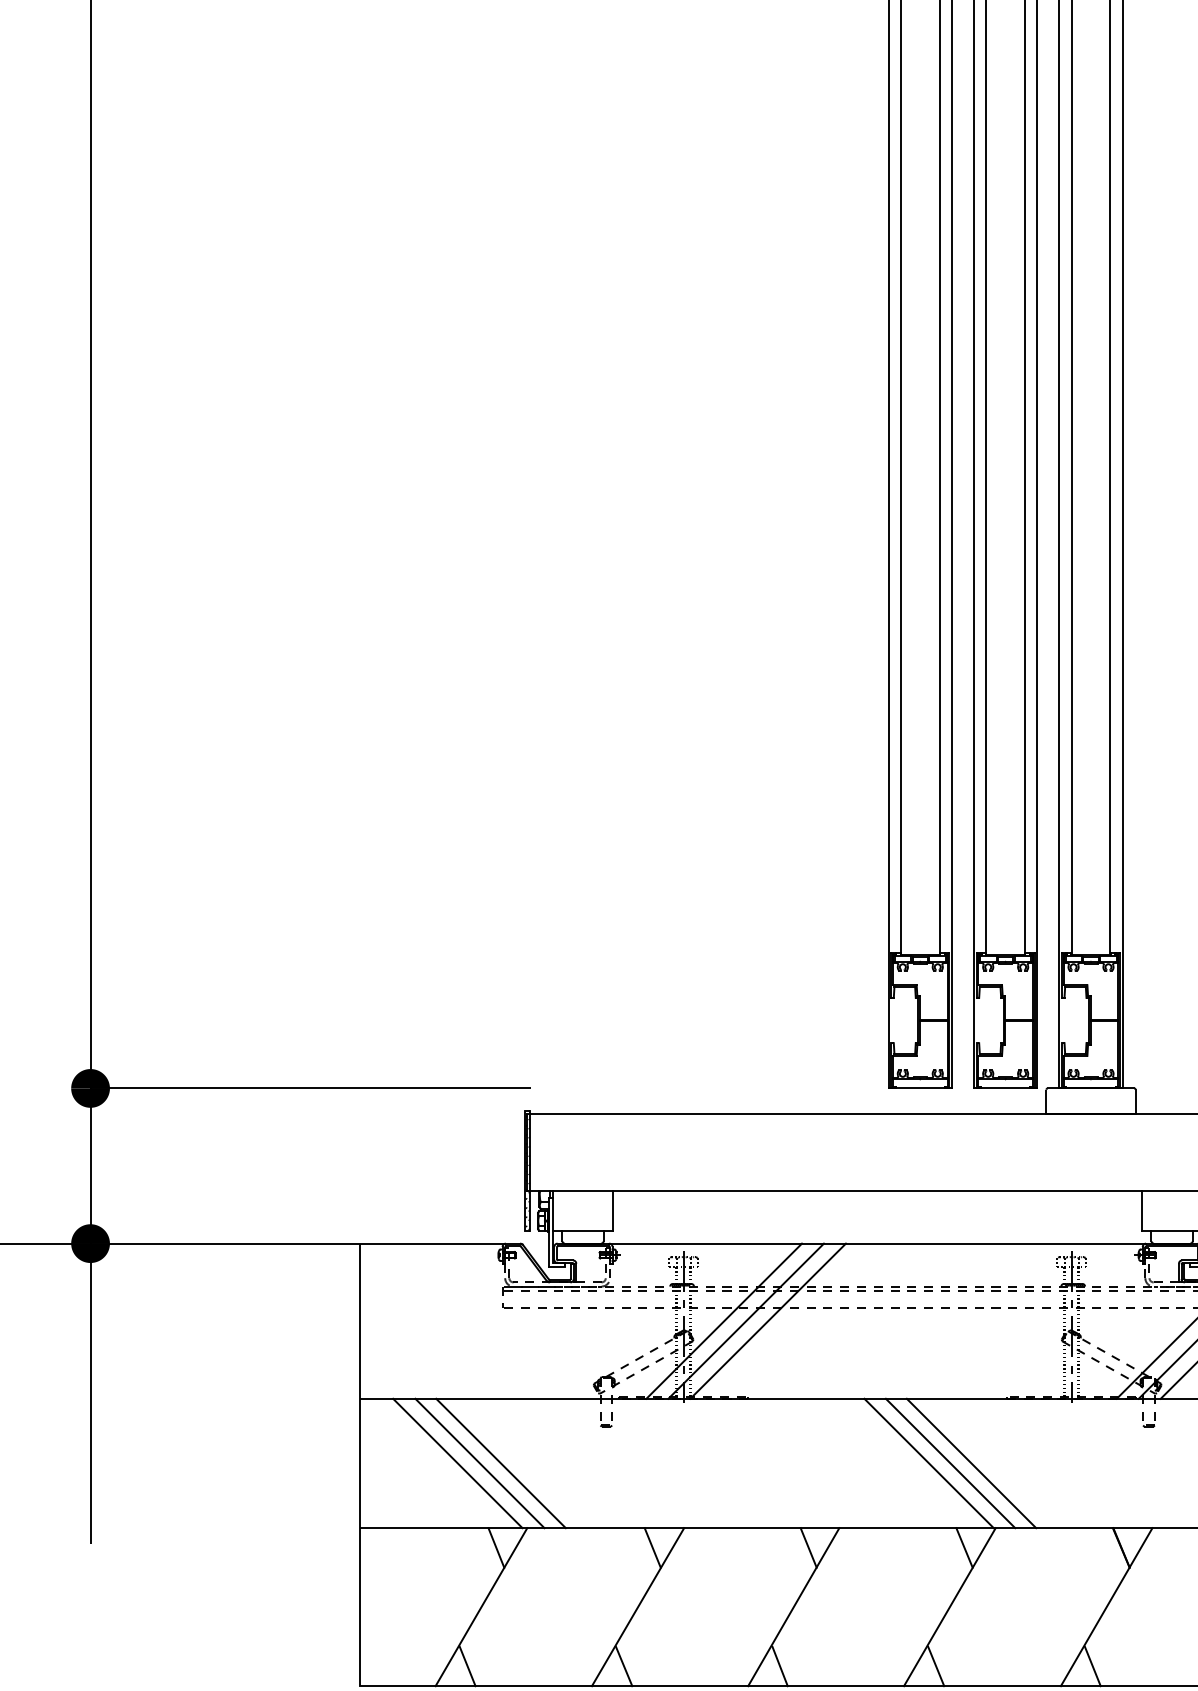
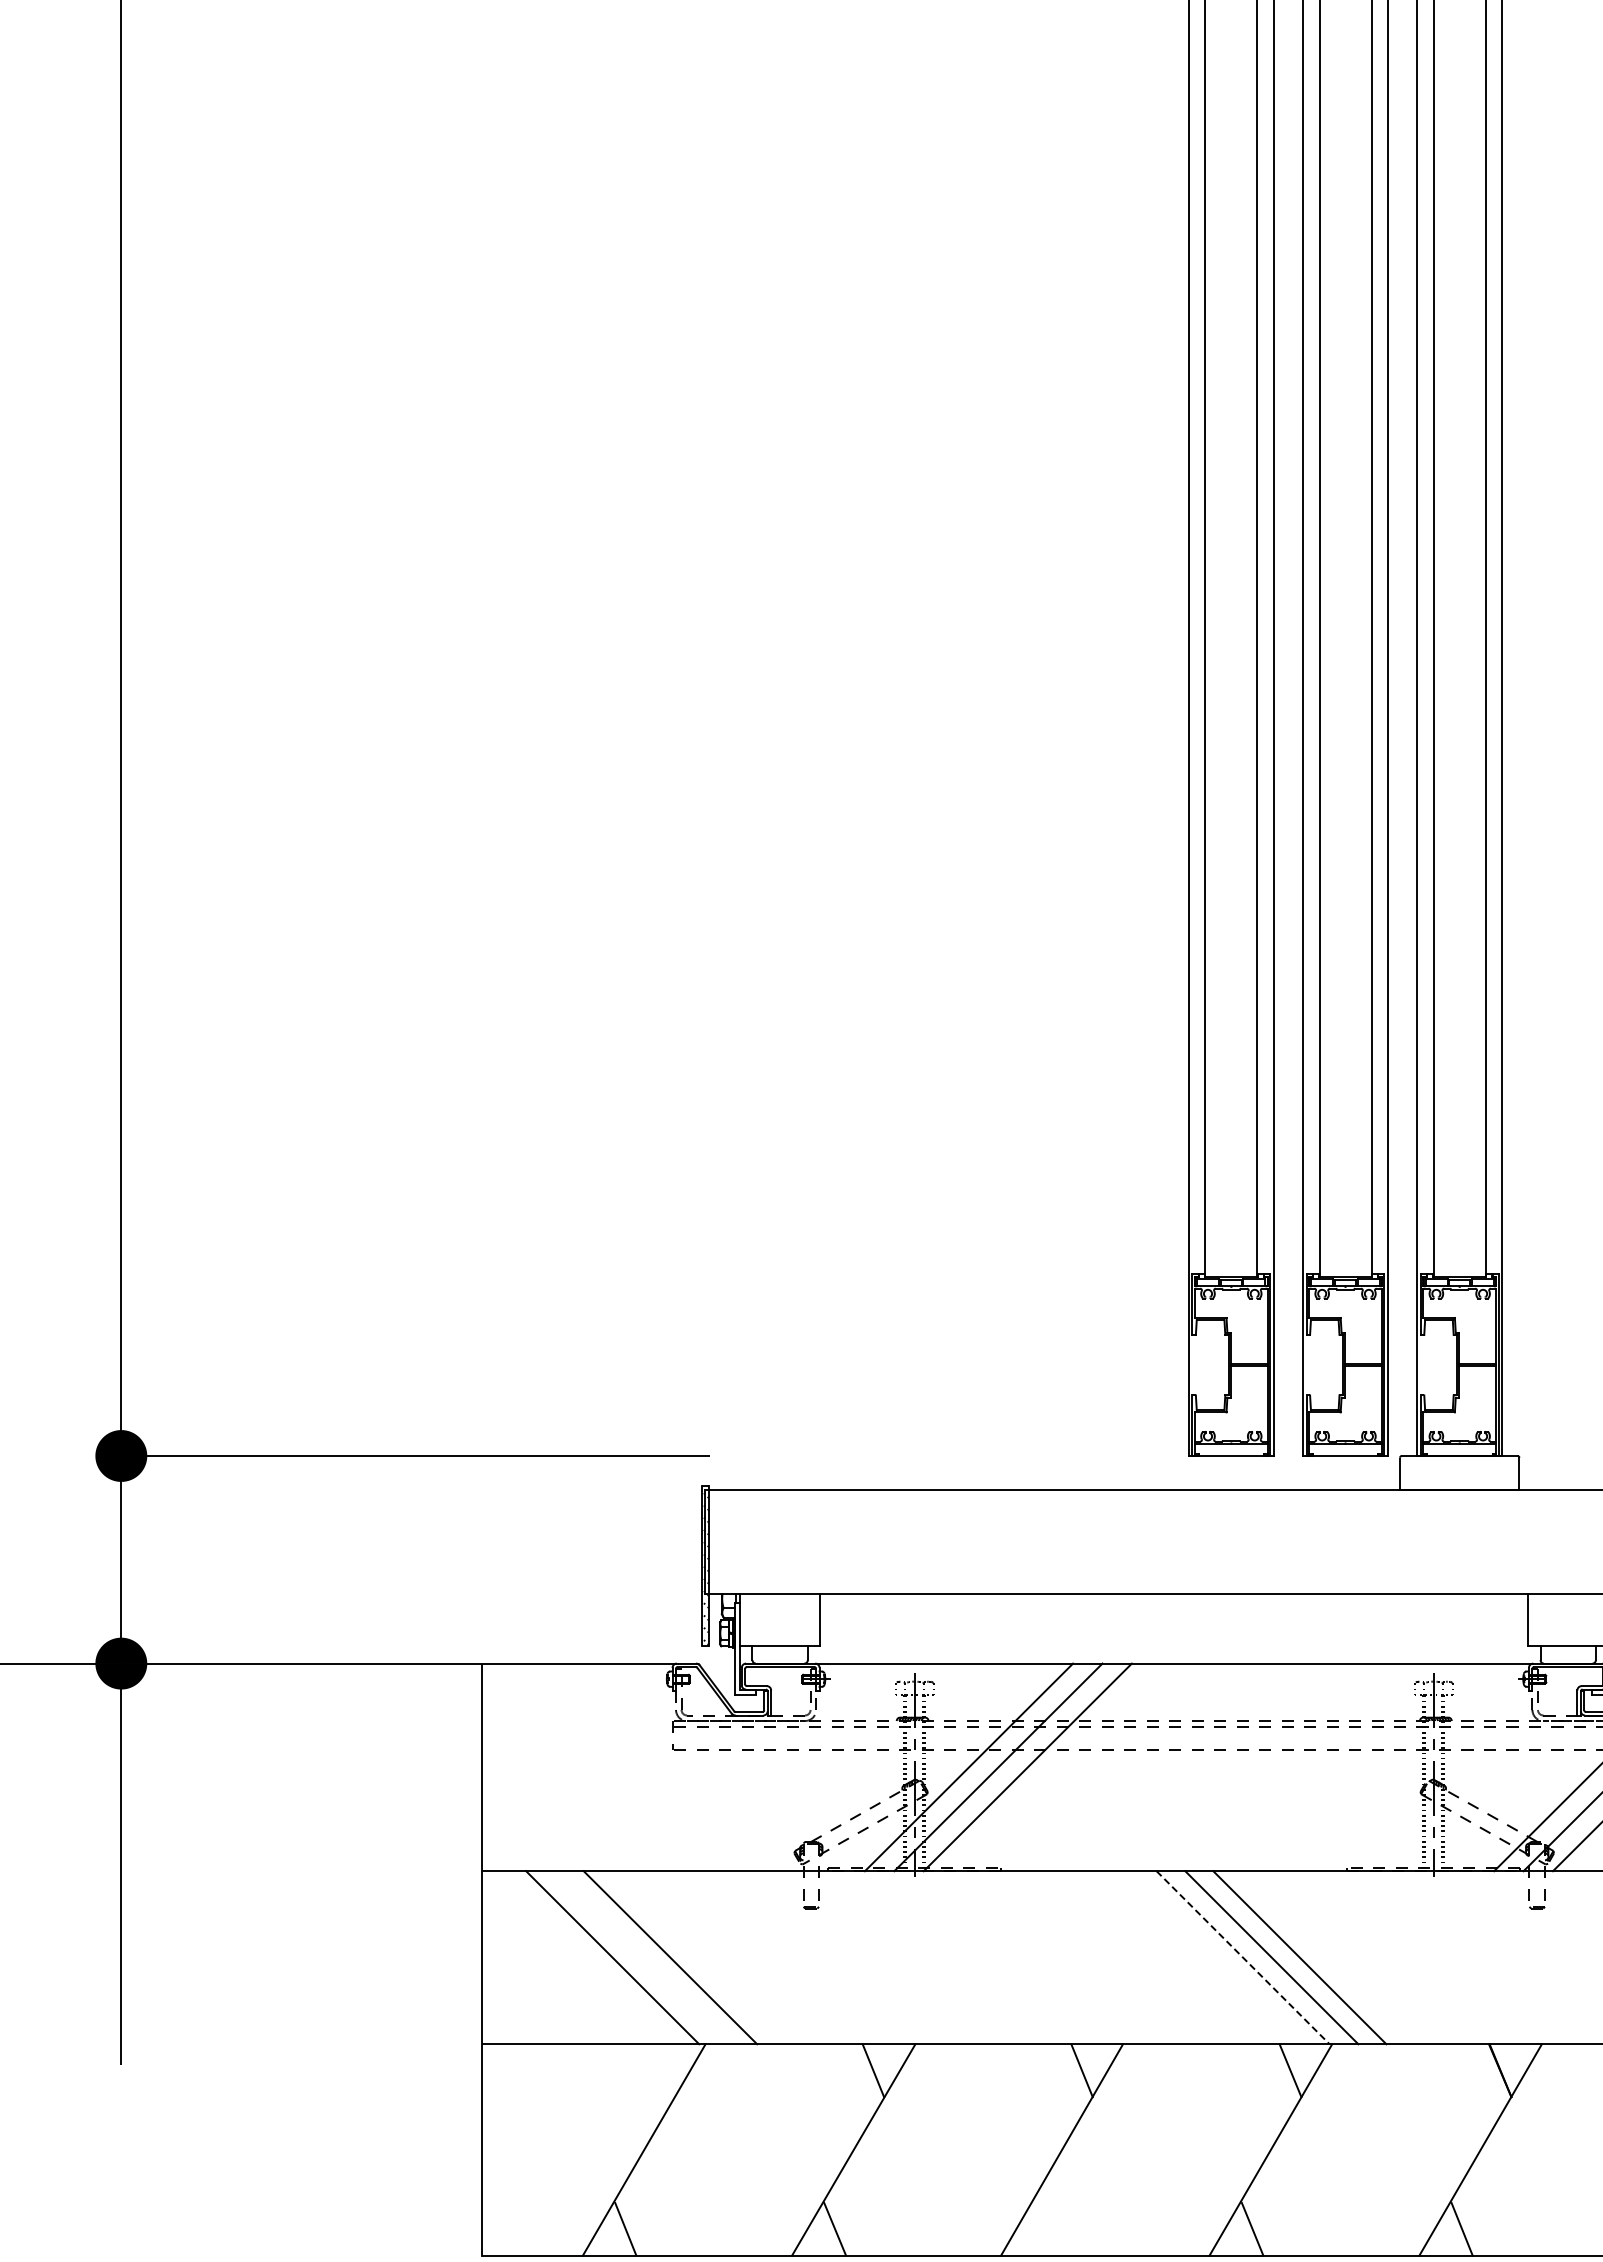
line: (479, 1463) -> (641, 1957), removed
line: (929, 1464) -> (1243, 1958), solid -> dashed
line: (495, 1547) -> (663, 2070), removed
line: (779, 1666) -> (1043, 2229), removed

